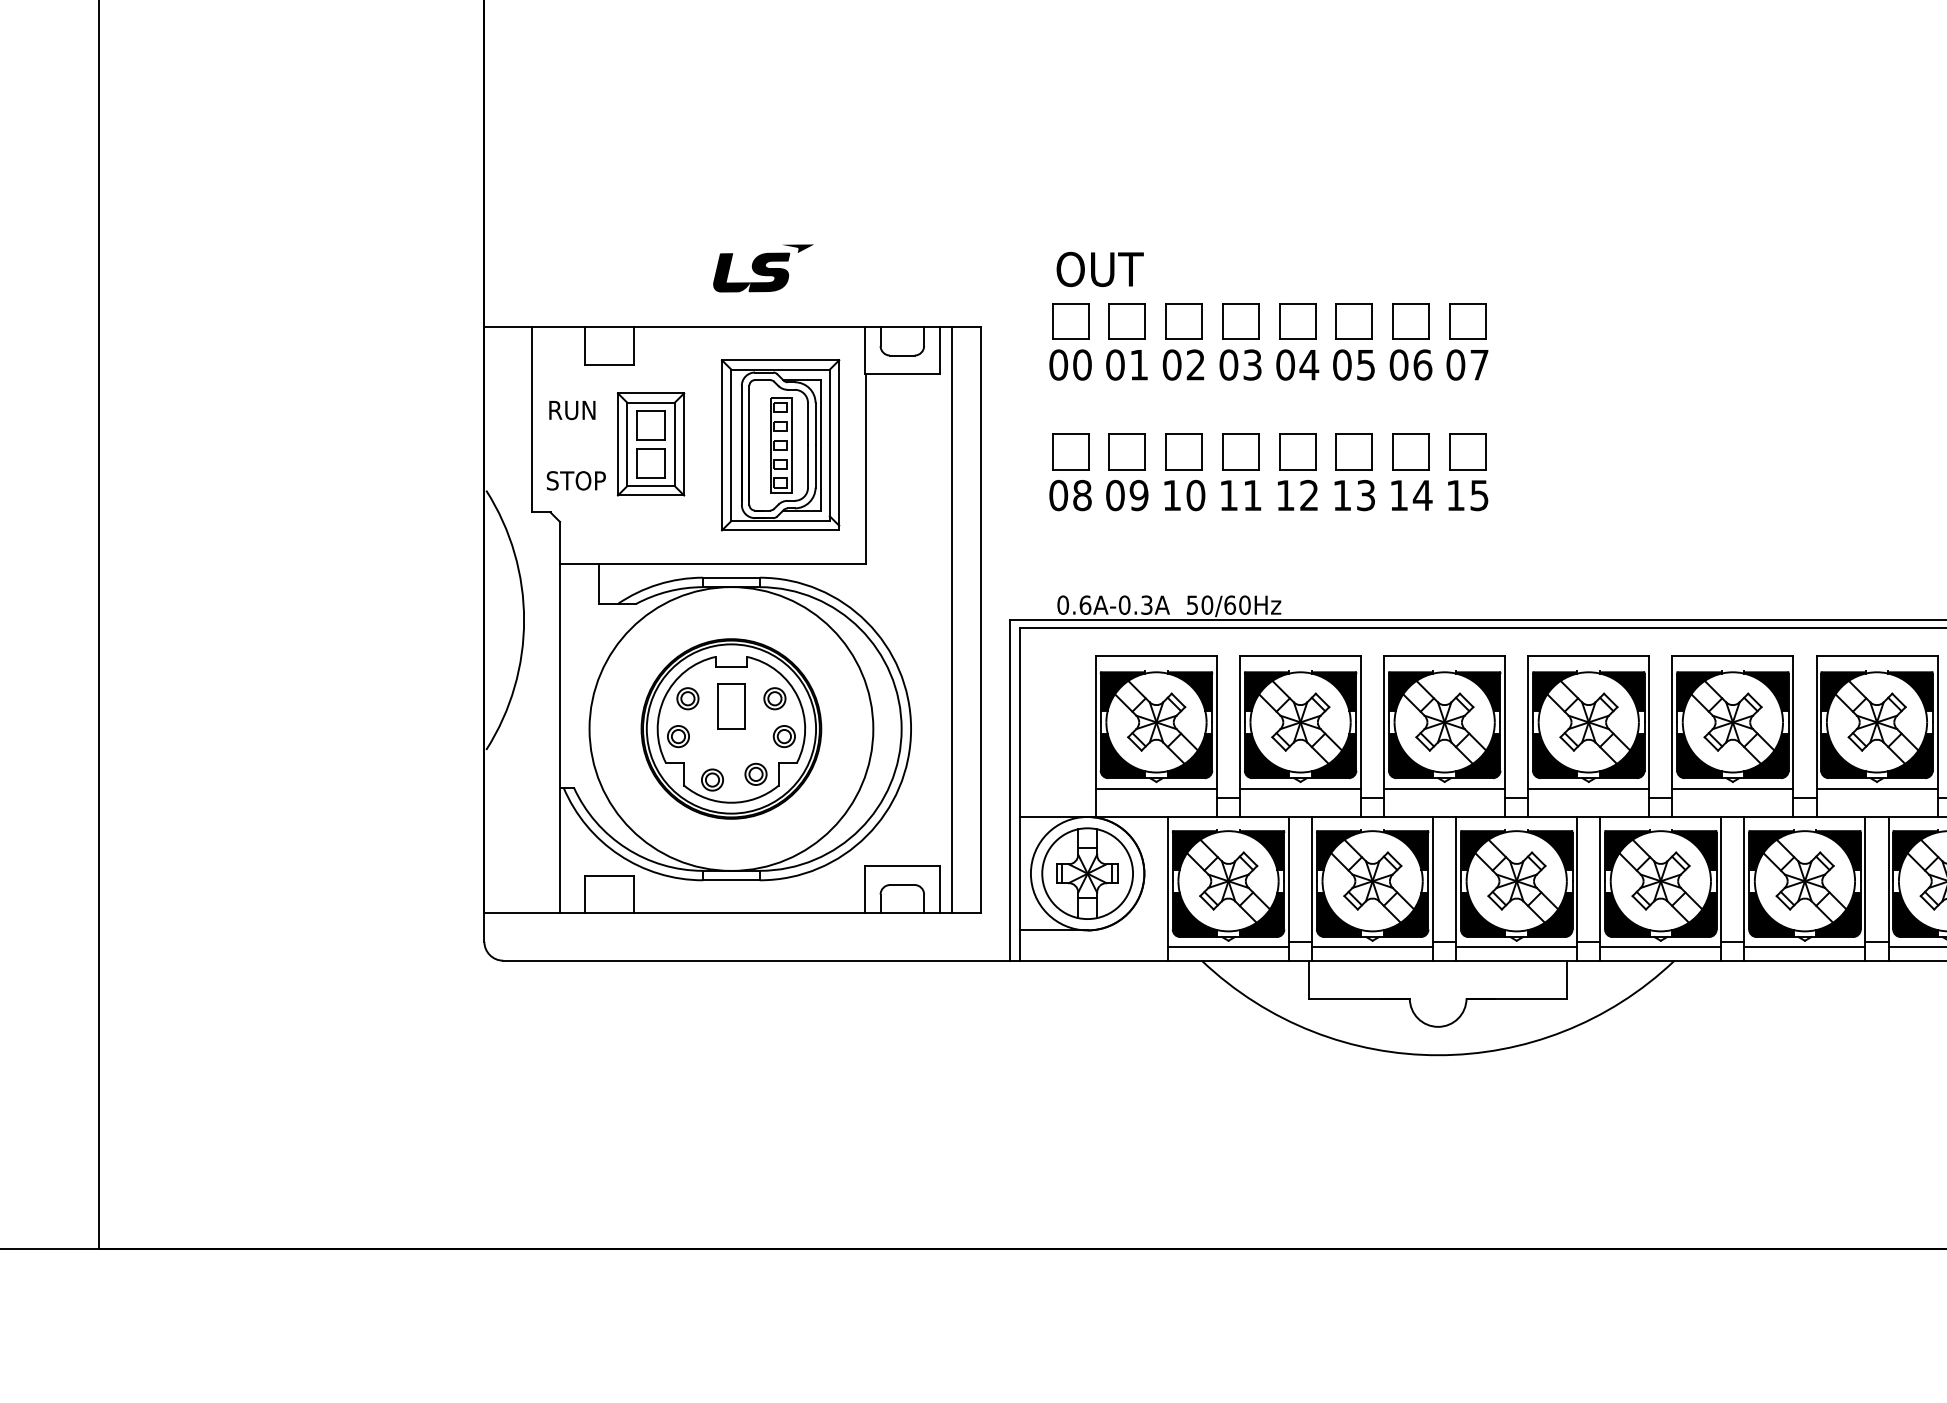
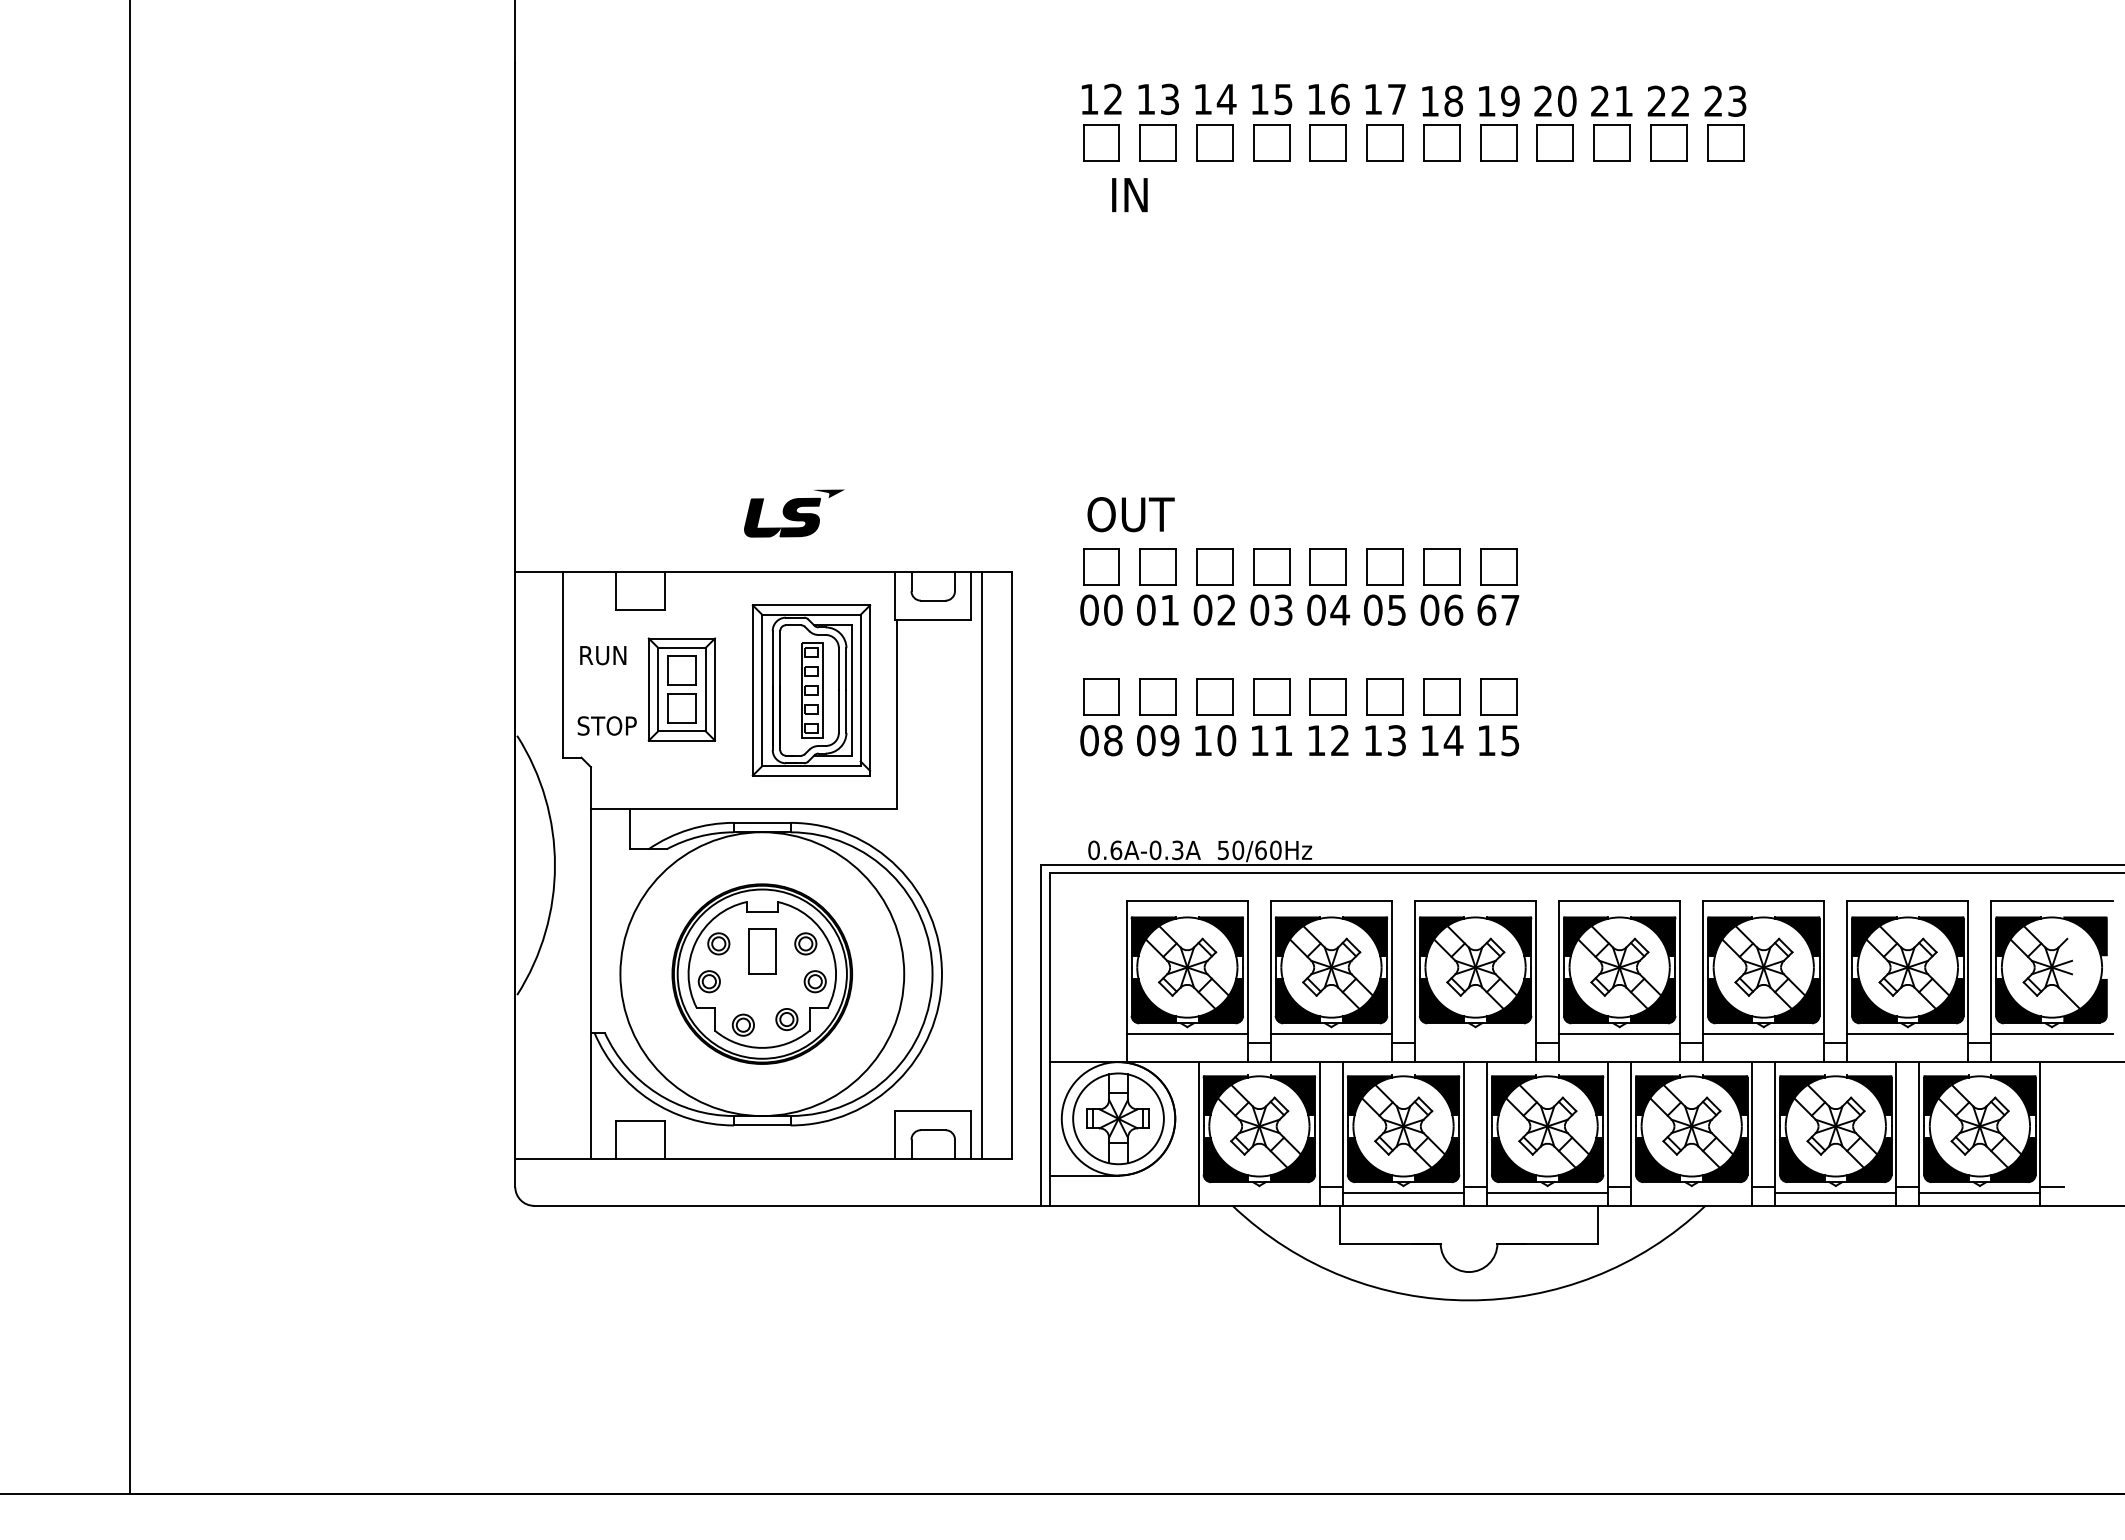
text: (1455, 364) -> (1486, 609), 07 -> 67
line: (1444, 788) -> (1475, 1033), removed
line: (1227, 947) -> (1258, 1192), removed
line: (1660, 947) -> (1691, 1192), removed

